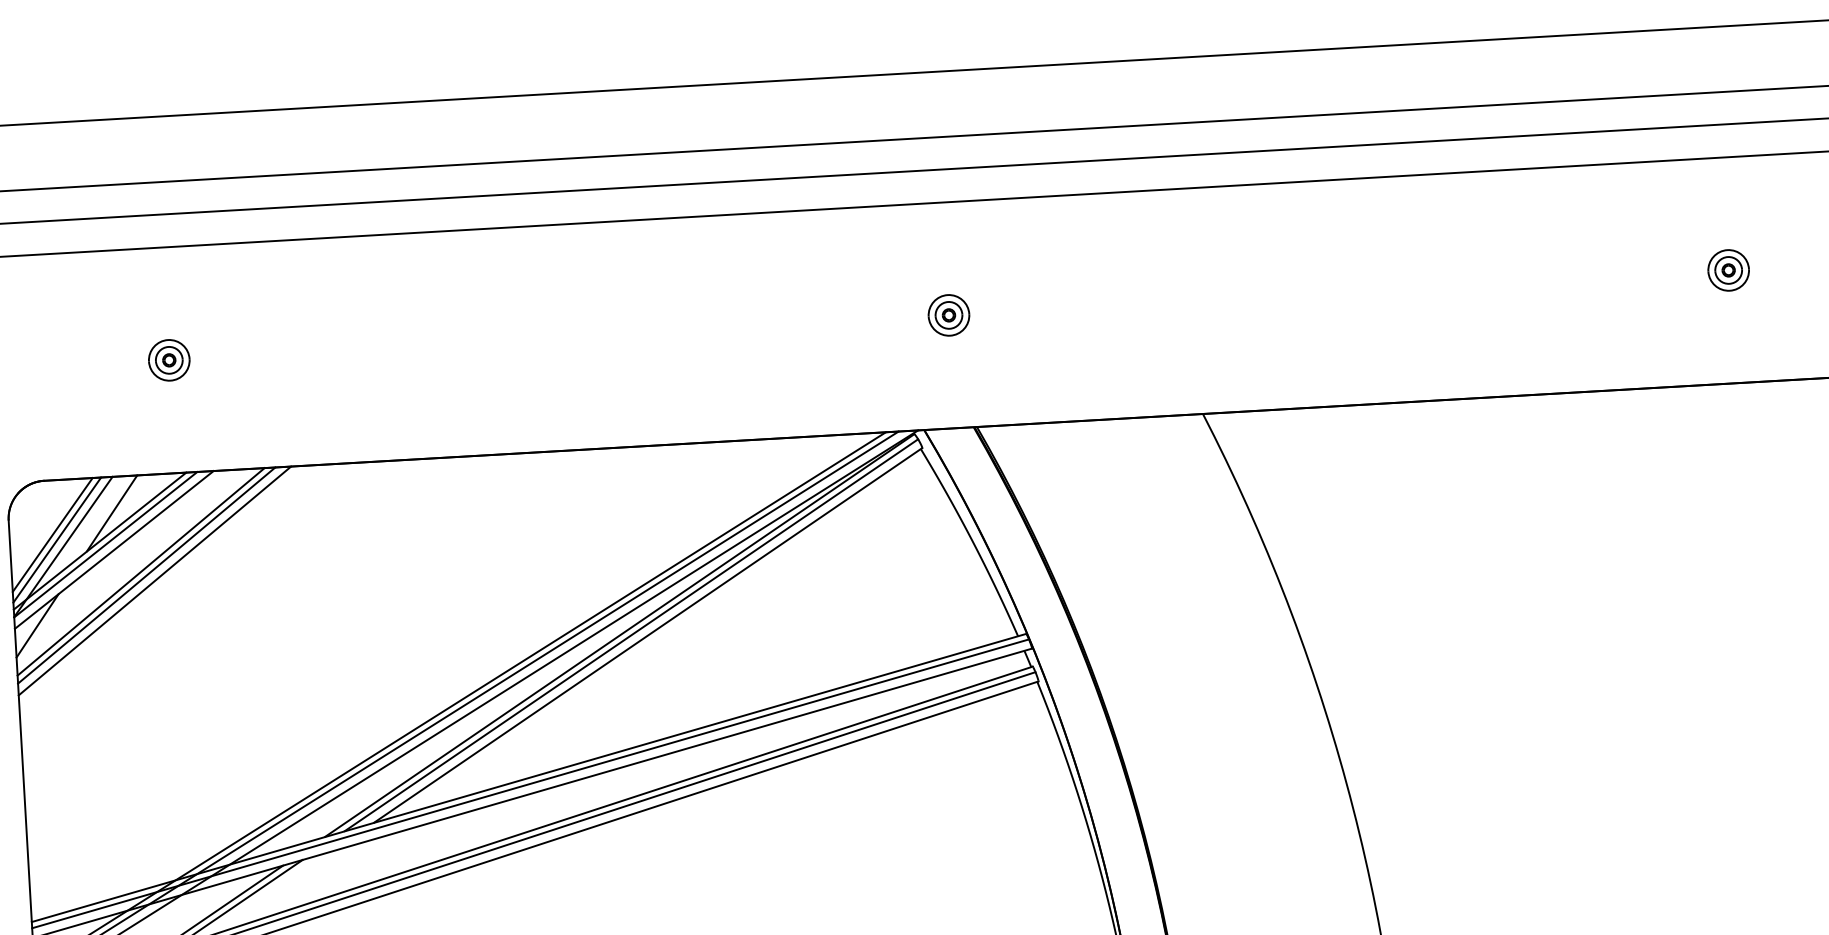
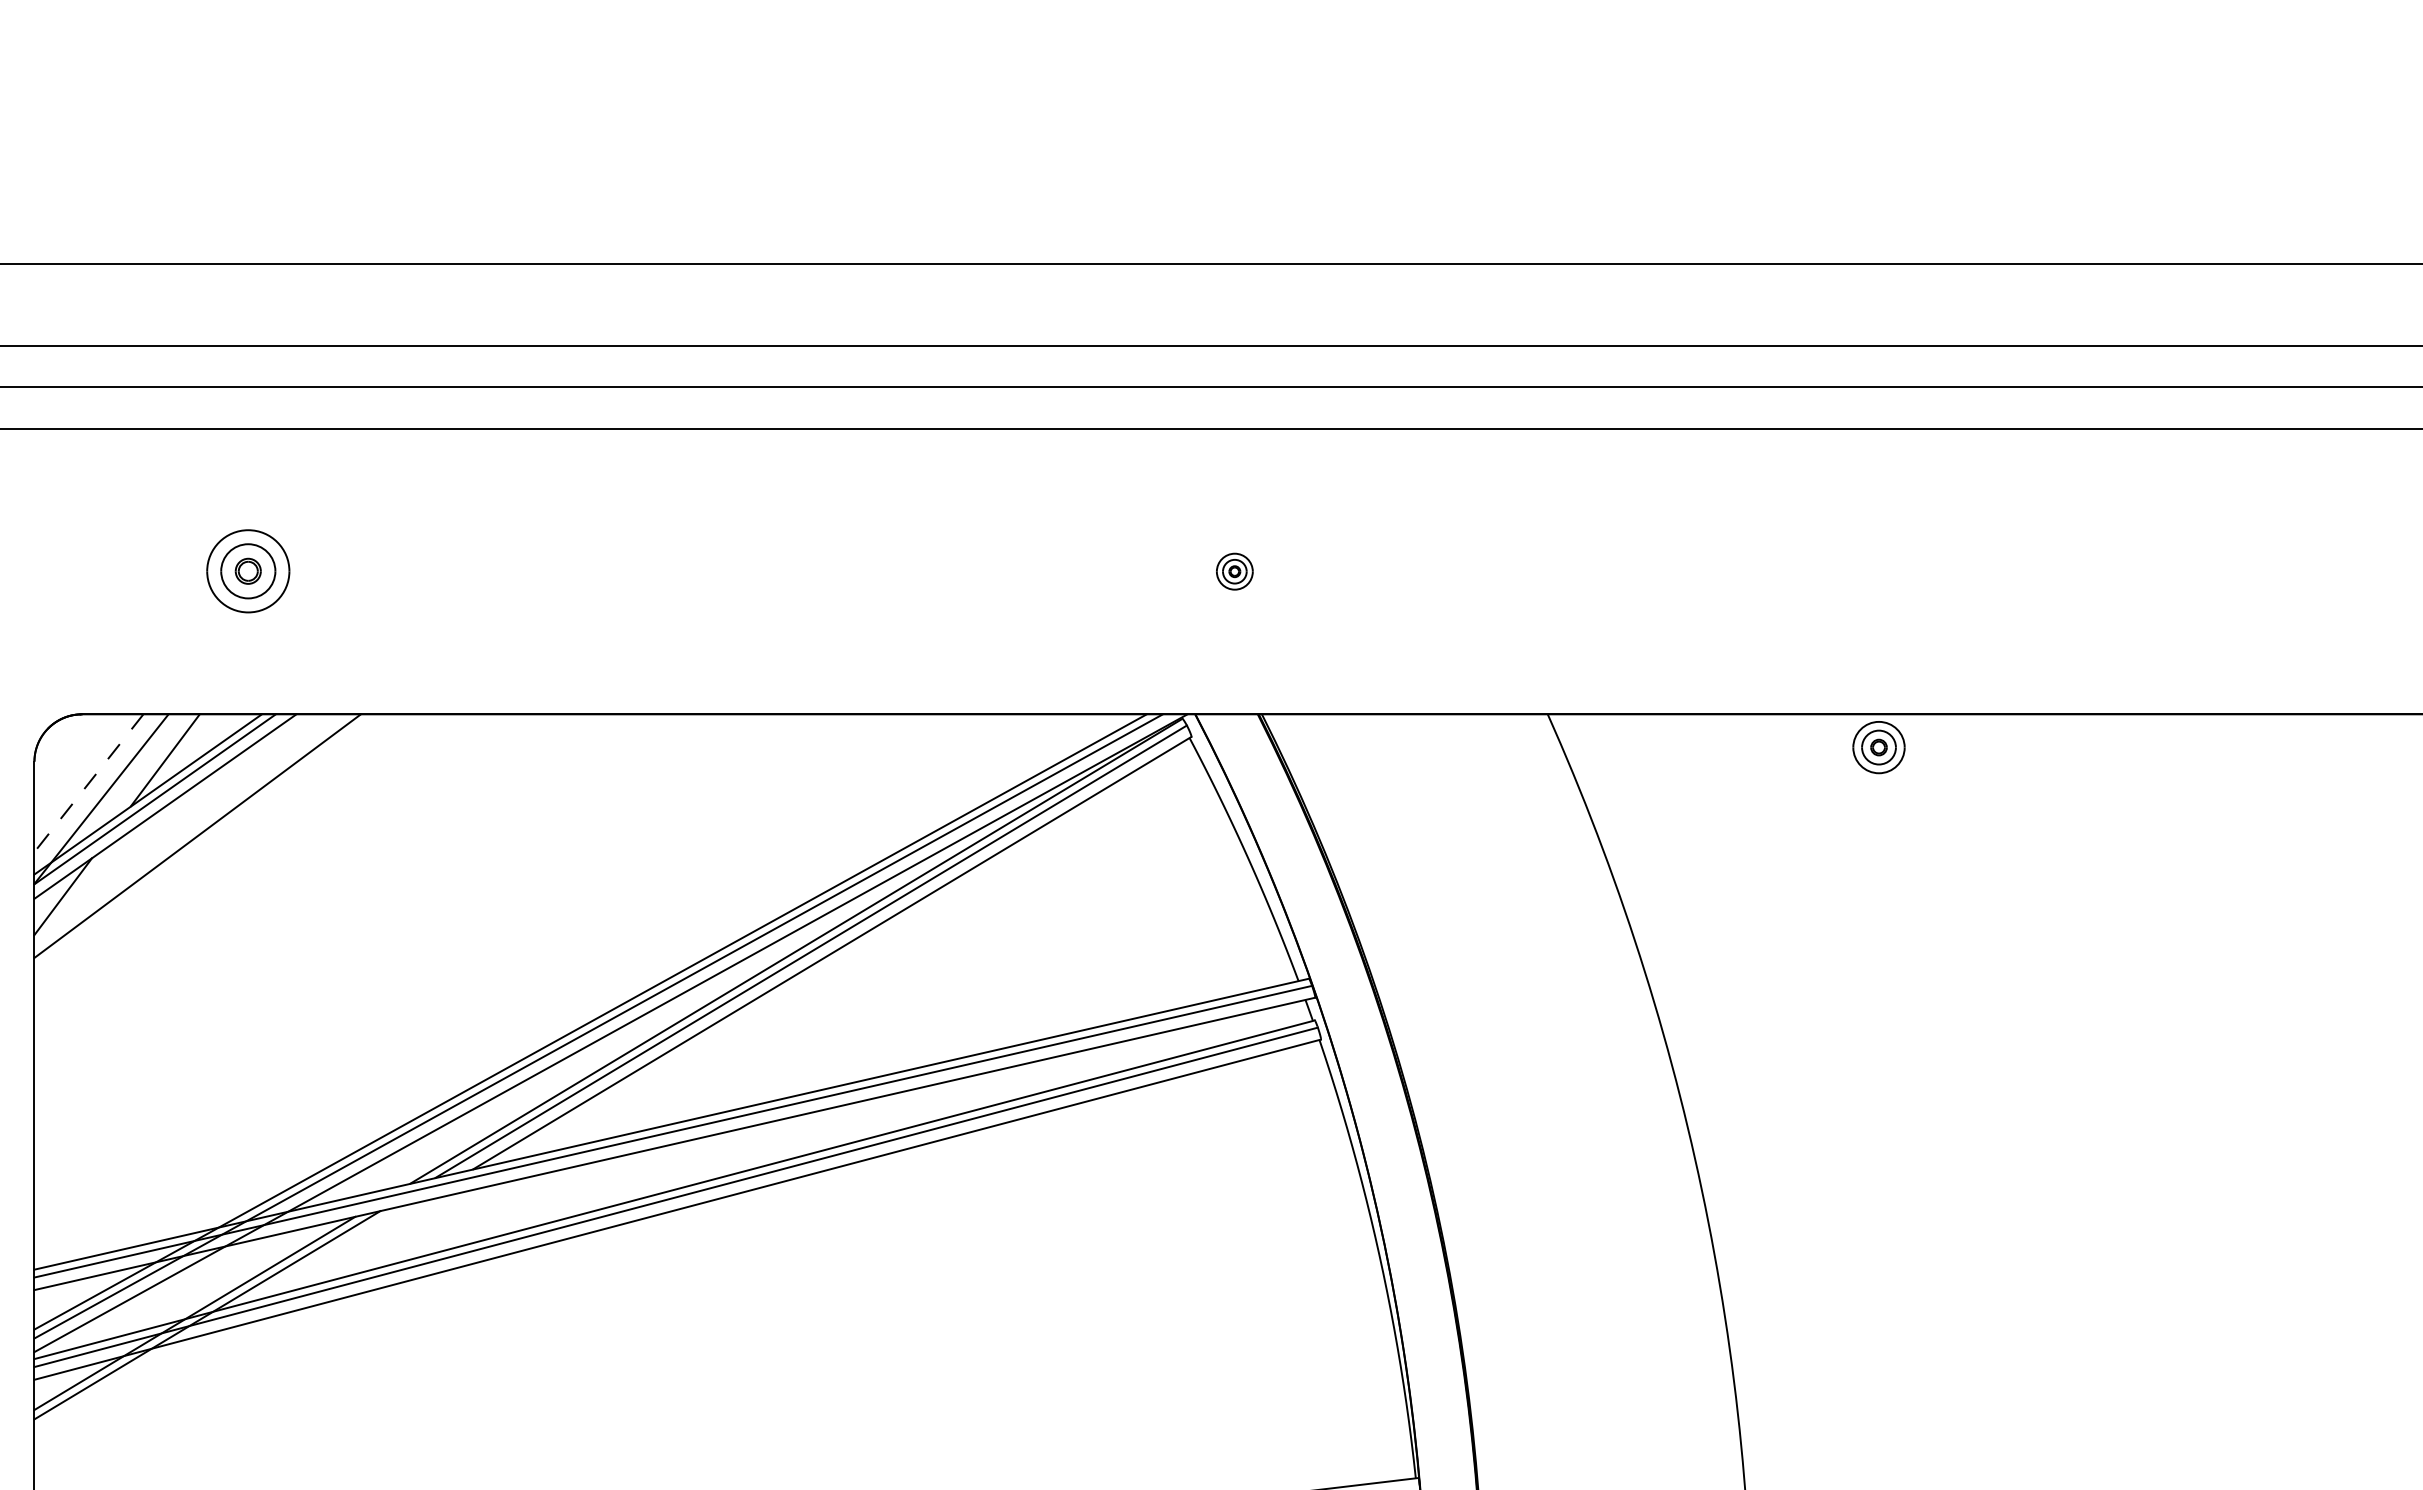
part: (1728, 270) -> (1878, 747), moved
part: (948, 315) -> (1234, 571), size x0.7
part: (169, 360) -> (248, 571), size x1.6
line: (52, 535) -> (88, 783), solid -> dashed
line: (57, 539) -> (94, 789), removed
line: (146, 575) -> (204, 841), removed
line: (154, 580) -> (214, 848), removed

